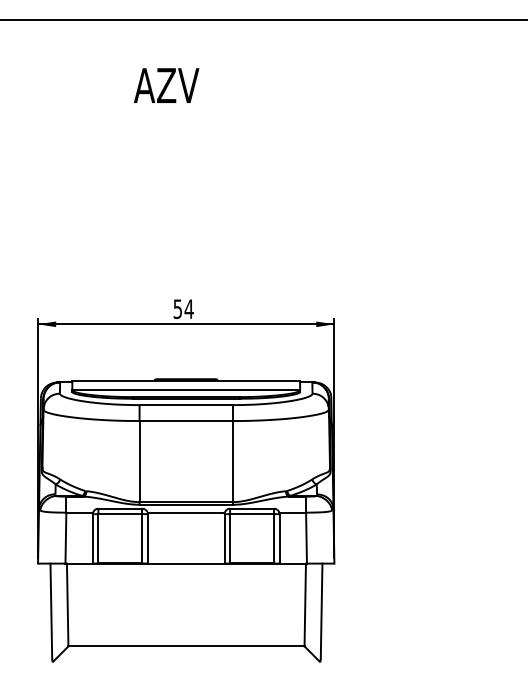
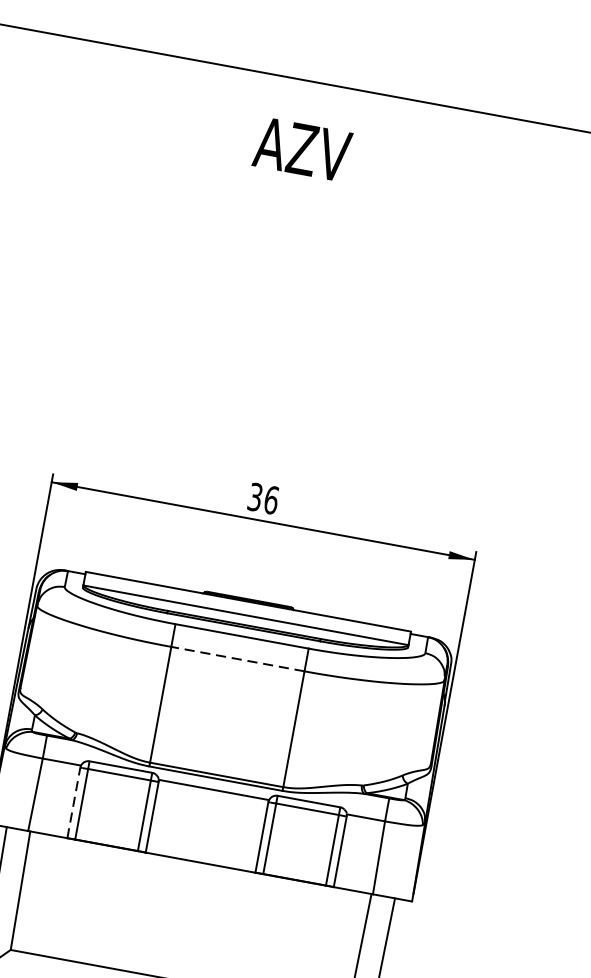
text: (166, 85) -> (302, 149), moved
text: (183, 309) -> (263, 499), 54 -> 36
line: (186, 421) -> (238, 659), solid -> dashed
line: (92, 538) -> (73, 802), solid -> dashed

